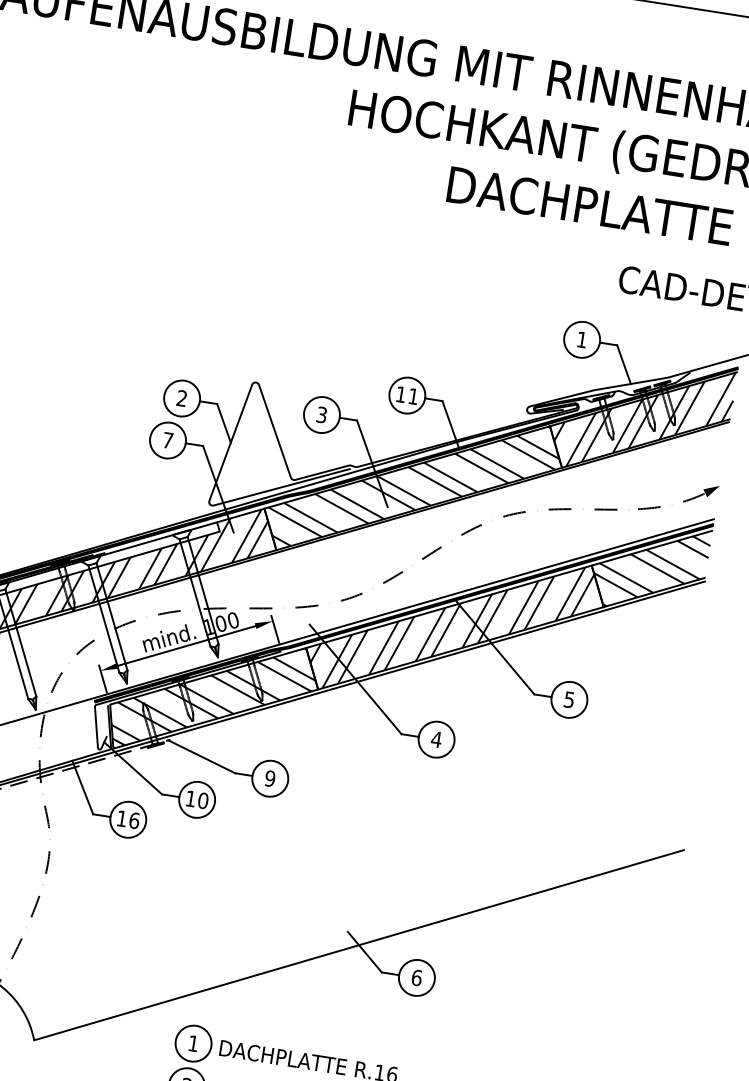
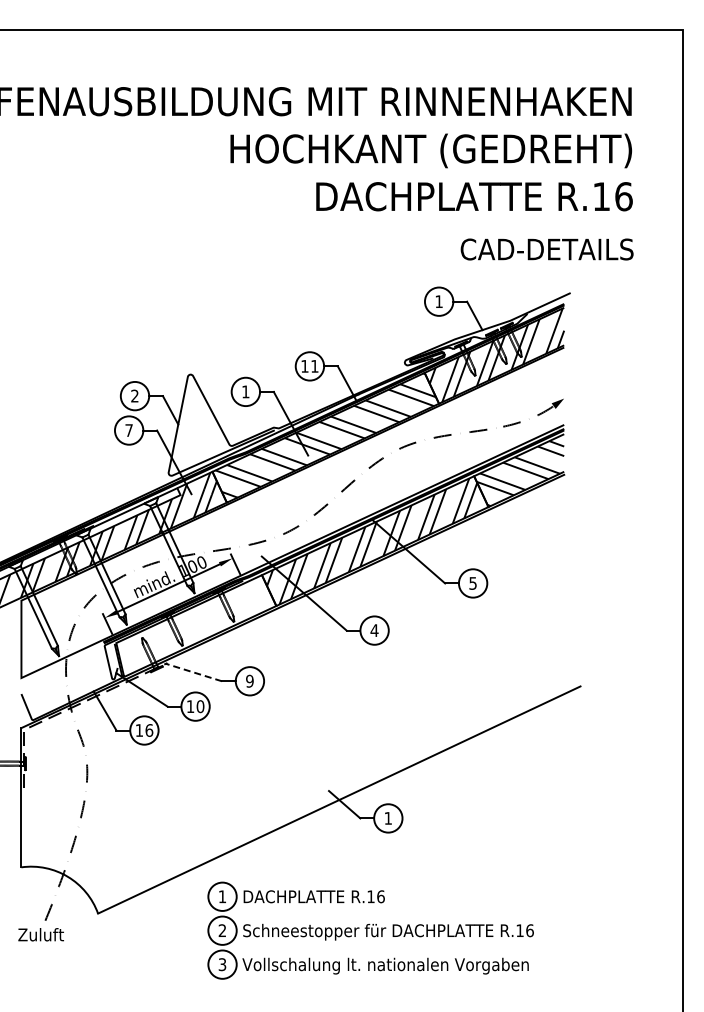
text: (321, 414) -> (245, 391), 3 -> 1
hatch: (214, 697) -> (196, 624), removed
line: (201, 756) -> (193, 672), solid -> dashed
text: (417, 976) -> (388, 817), 6 -> 1

